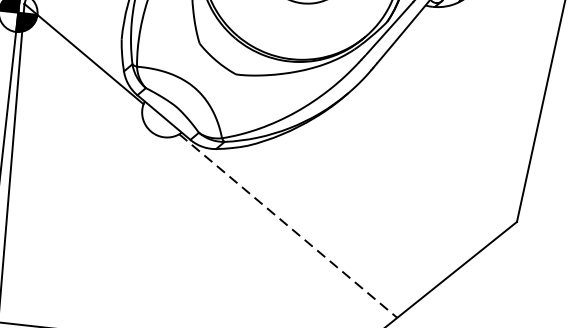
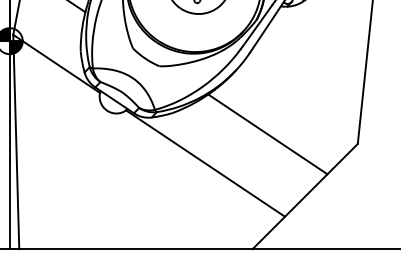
line: (384, 193) -> (267, 134), added
line: (288, 225) -> (205, 163), dashed -> solid

